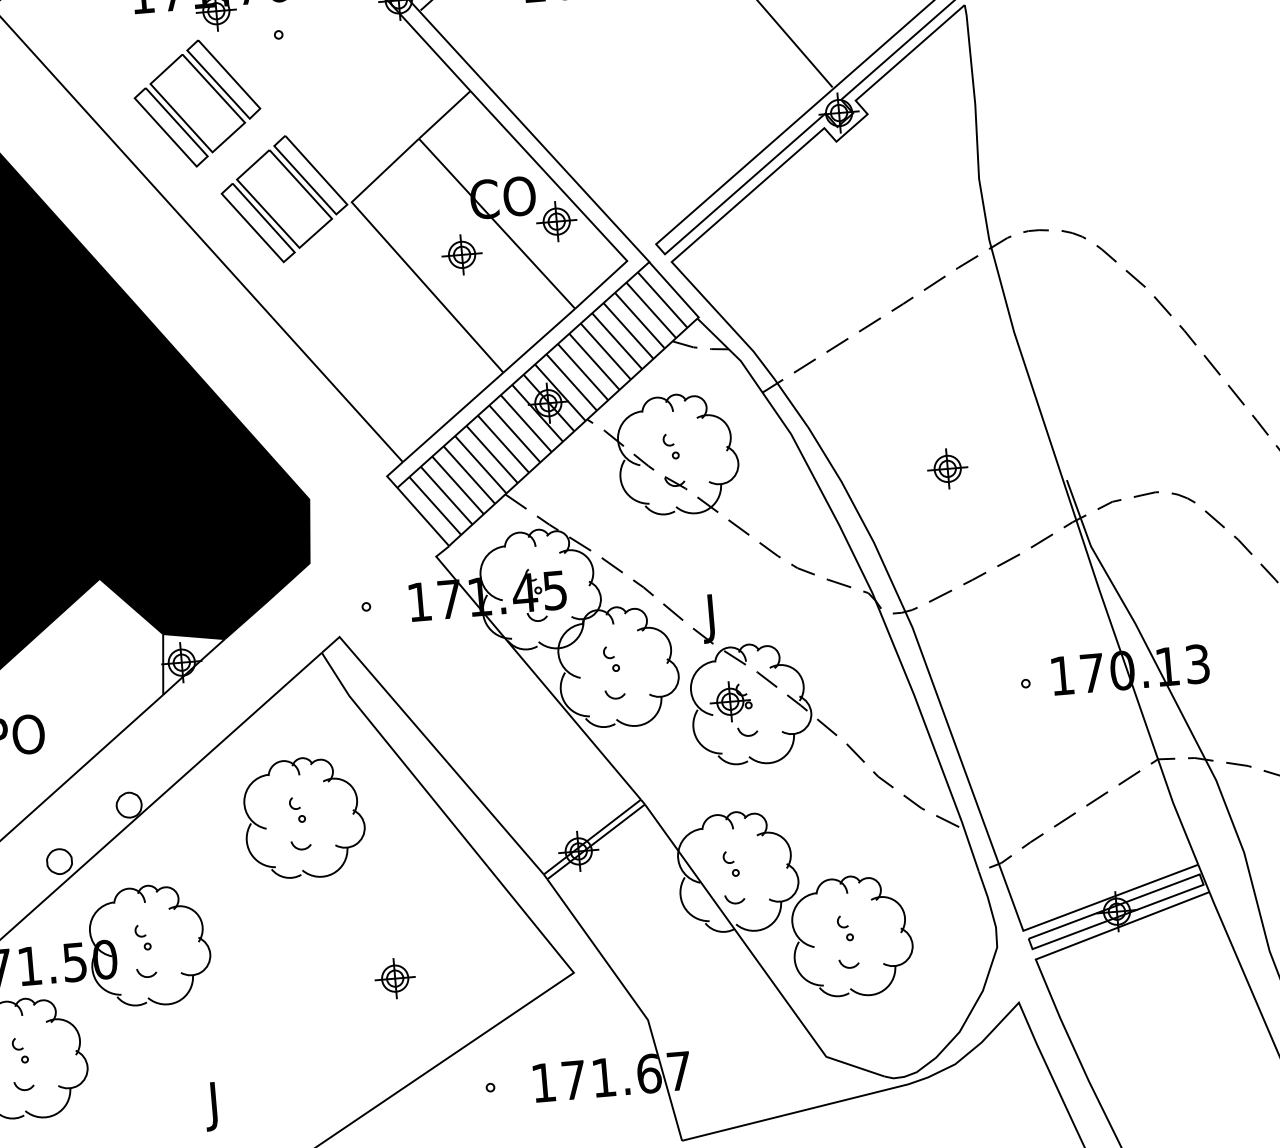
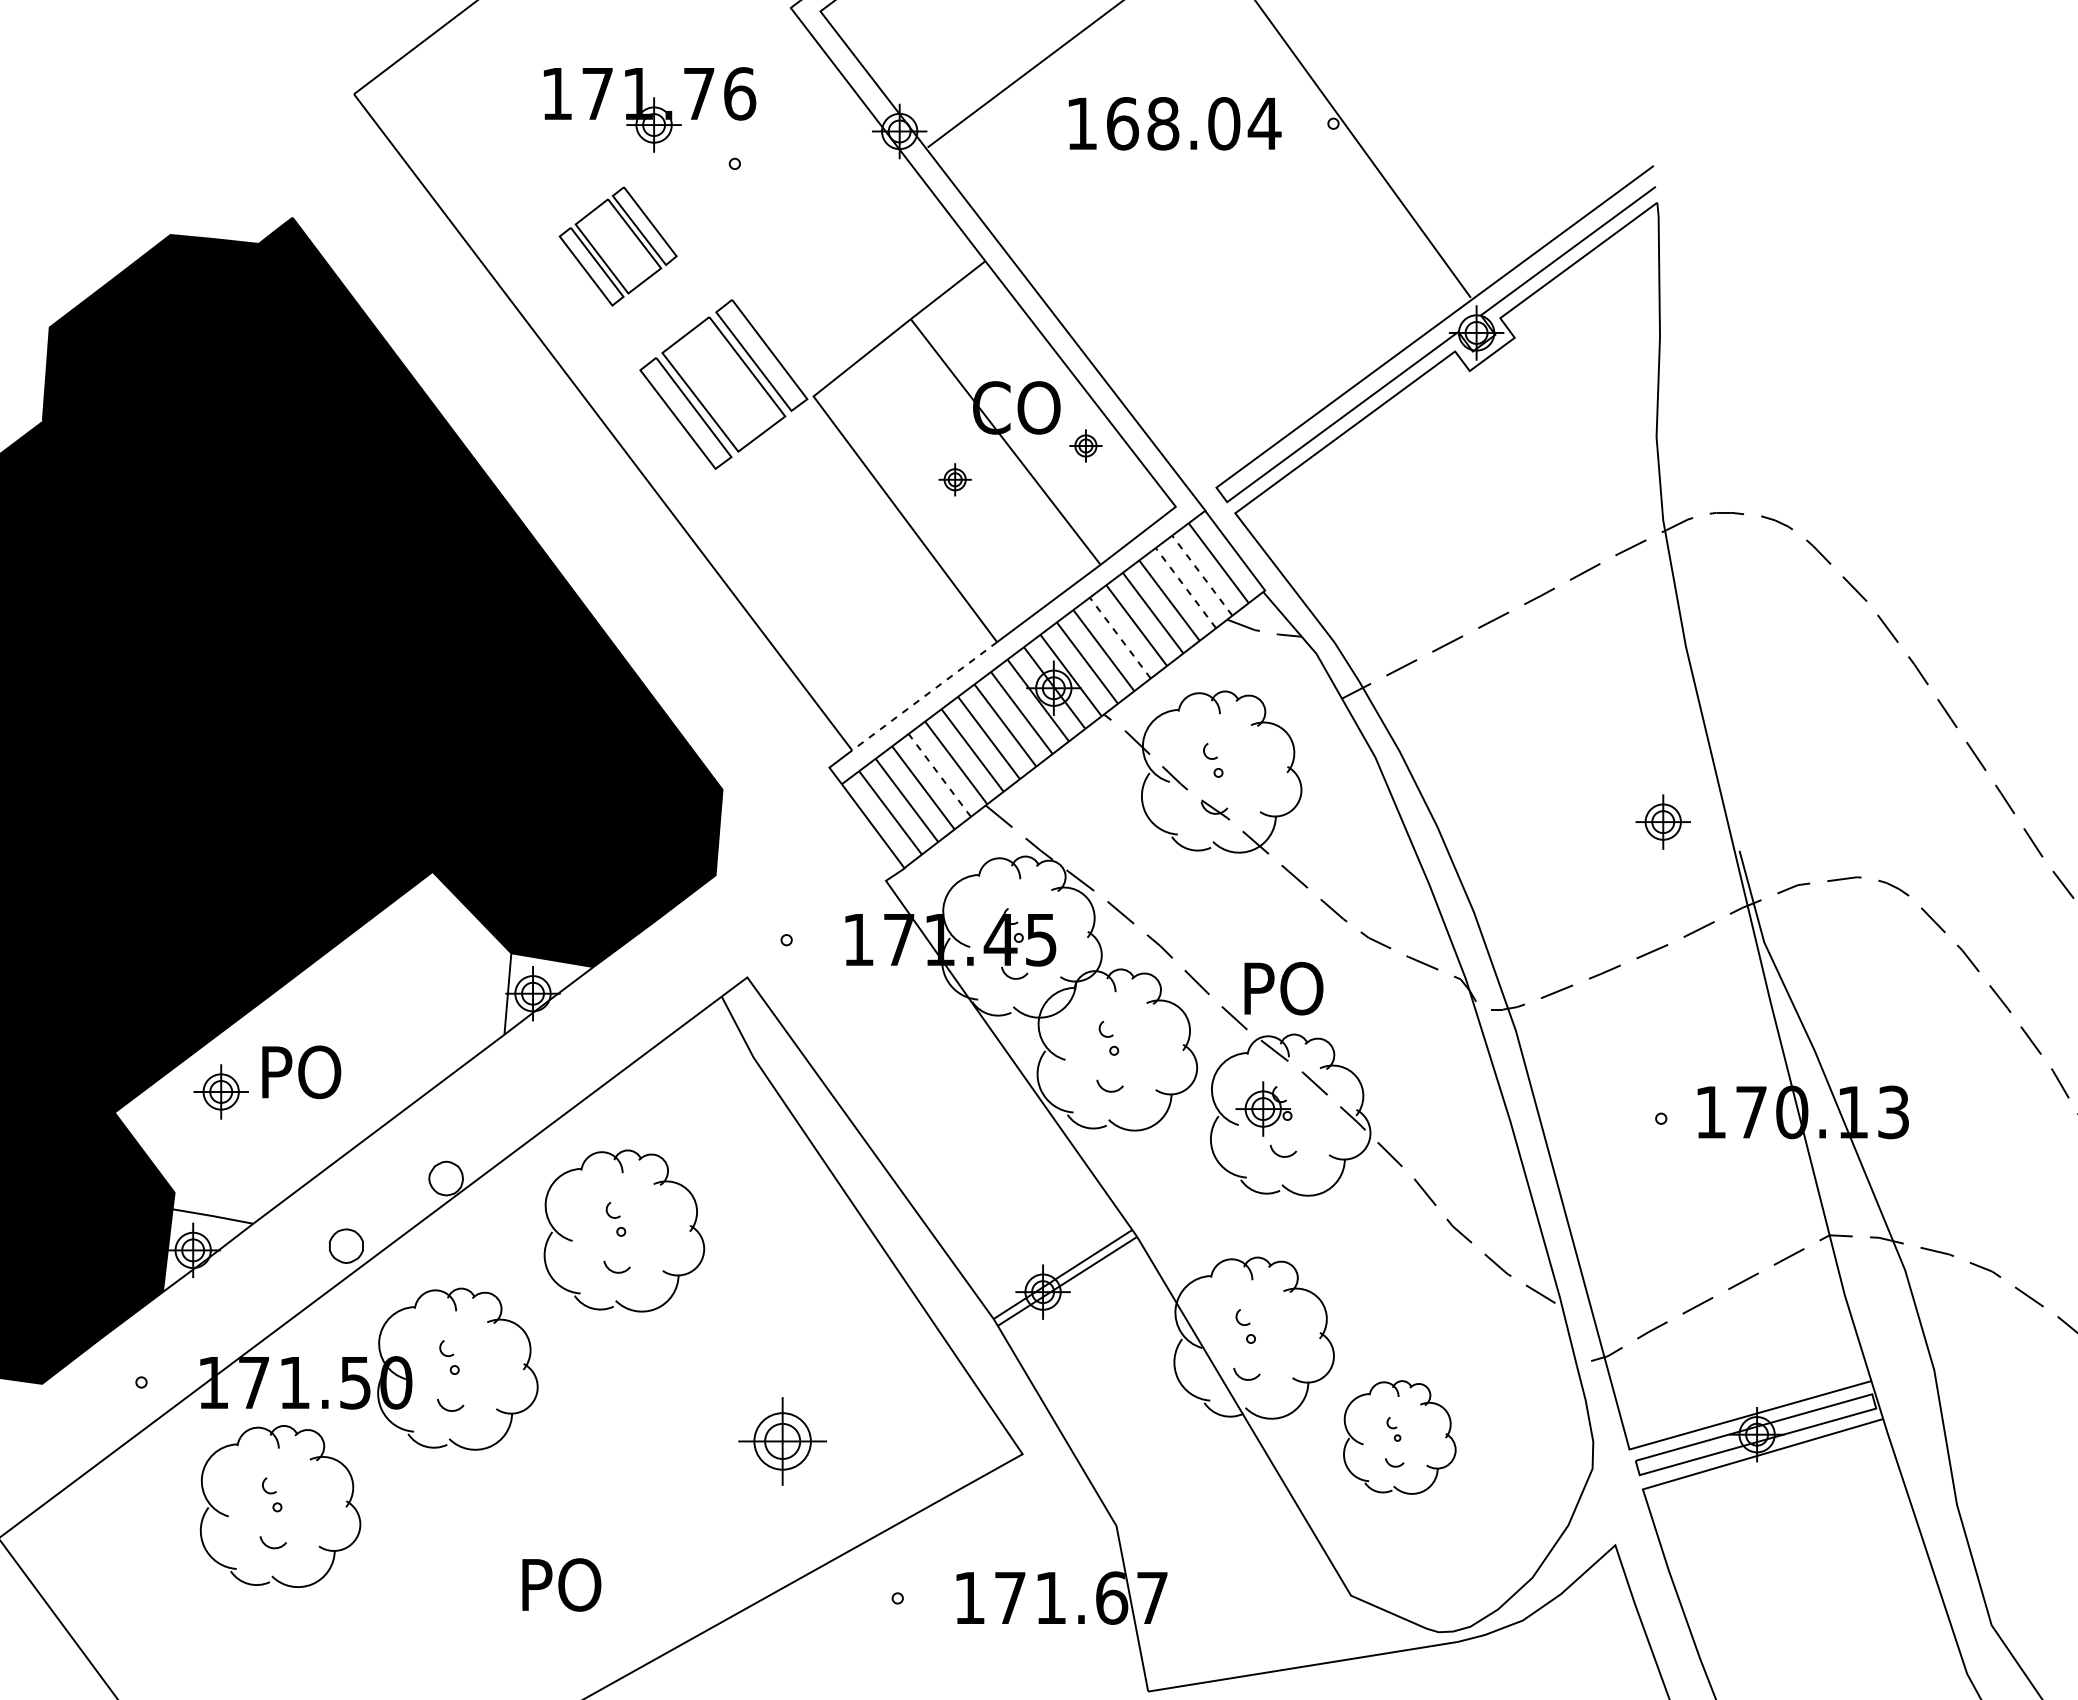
part: (196, 103) -> (617, 246), size x0.7
part: (556, 221) -> (1085, 445), size x0.6
part: (461, 254) -> (954, 479), size x0.6
line: (651, 310) -> (1202, 575), solid -> dashed
line: (639, 320) -> (1185, 588), solid -> dashed
line: (594, 362) -> (1120, 638), solid -> dashed
line: (453, 417) -> (924, 696), solid -> dashed
part: (947, 468) -> (1662, 821), moved
line: (469, 475) -> (939, 775), solid -> dashed
text: (735, 615) -> (1279, 994), J -> PO
part: (304, 817) -> (624, 1230), moved
part: (852, 936) -> (1399, 1437), size x0.7
part: (395, 978) -> (782, 1441), size x1.6
text: (237, 1104) -> (557, 1591), J -> PO

